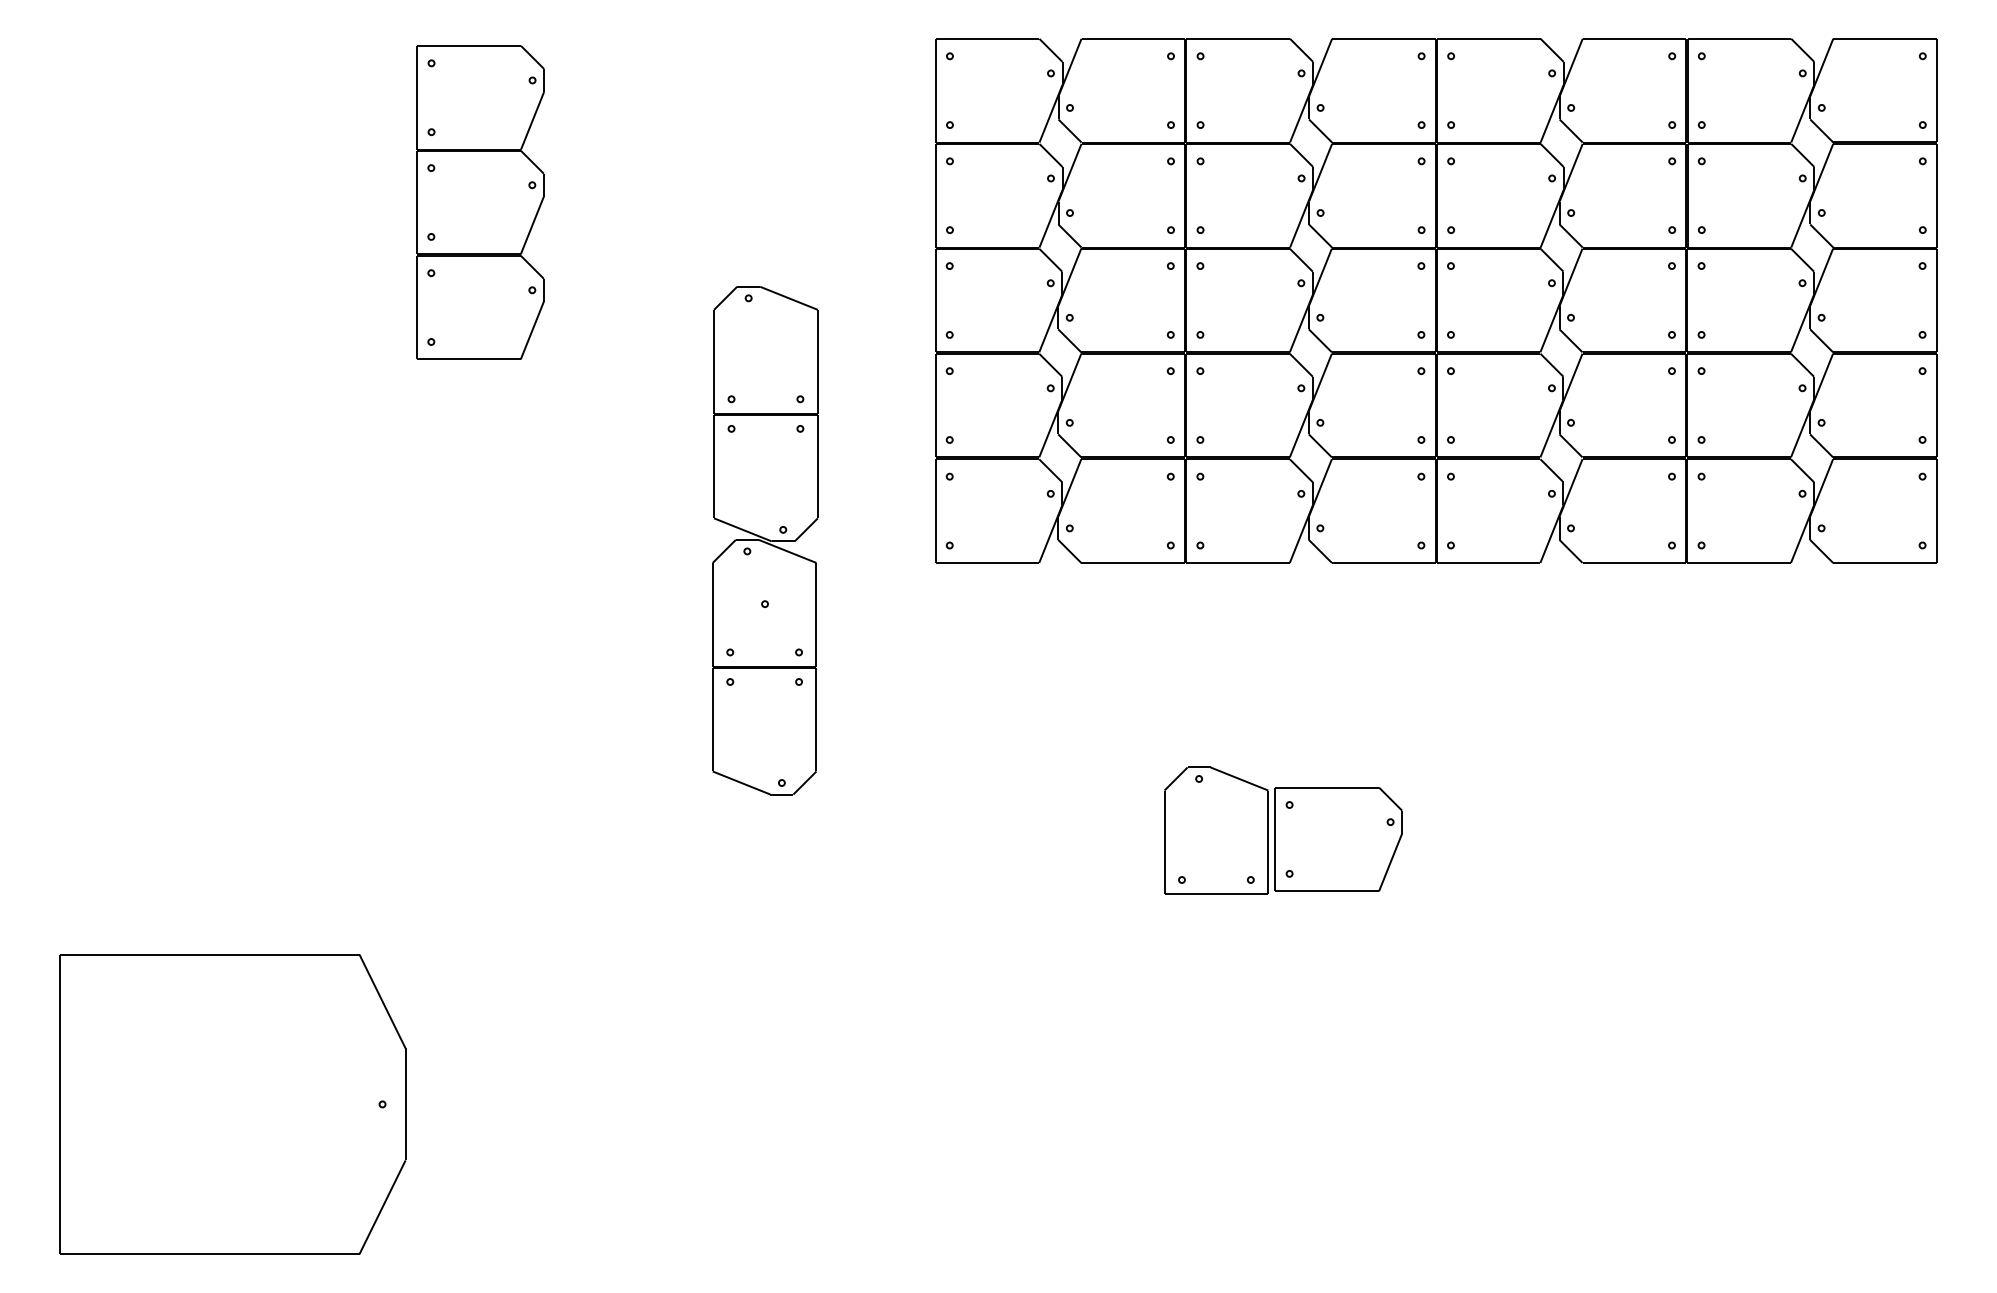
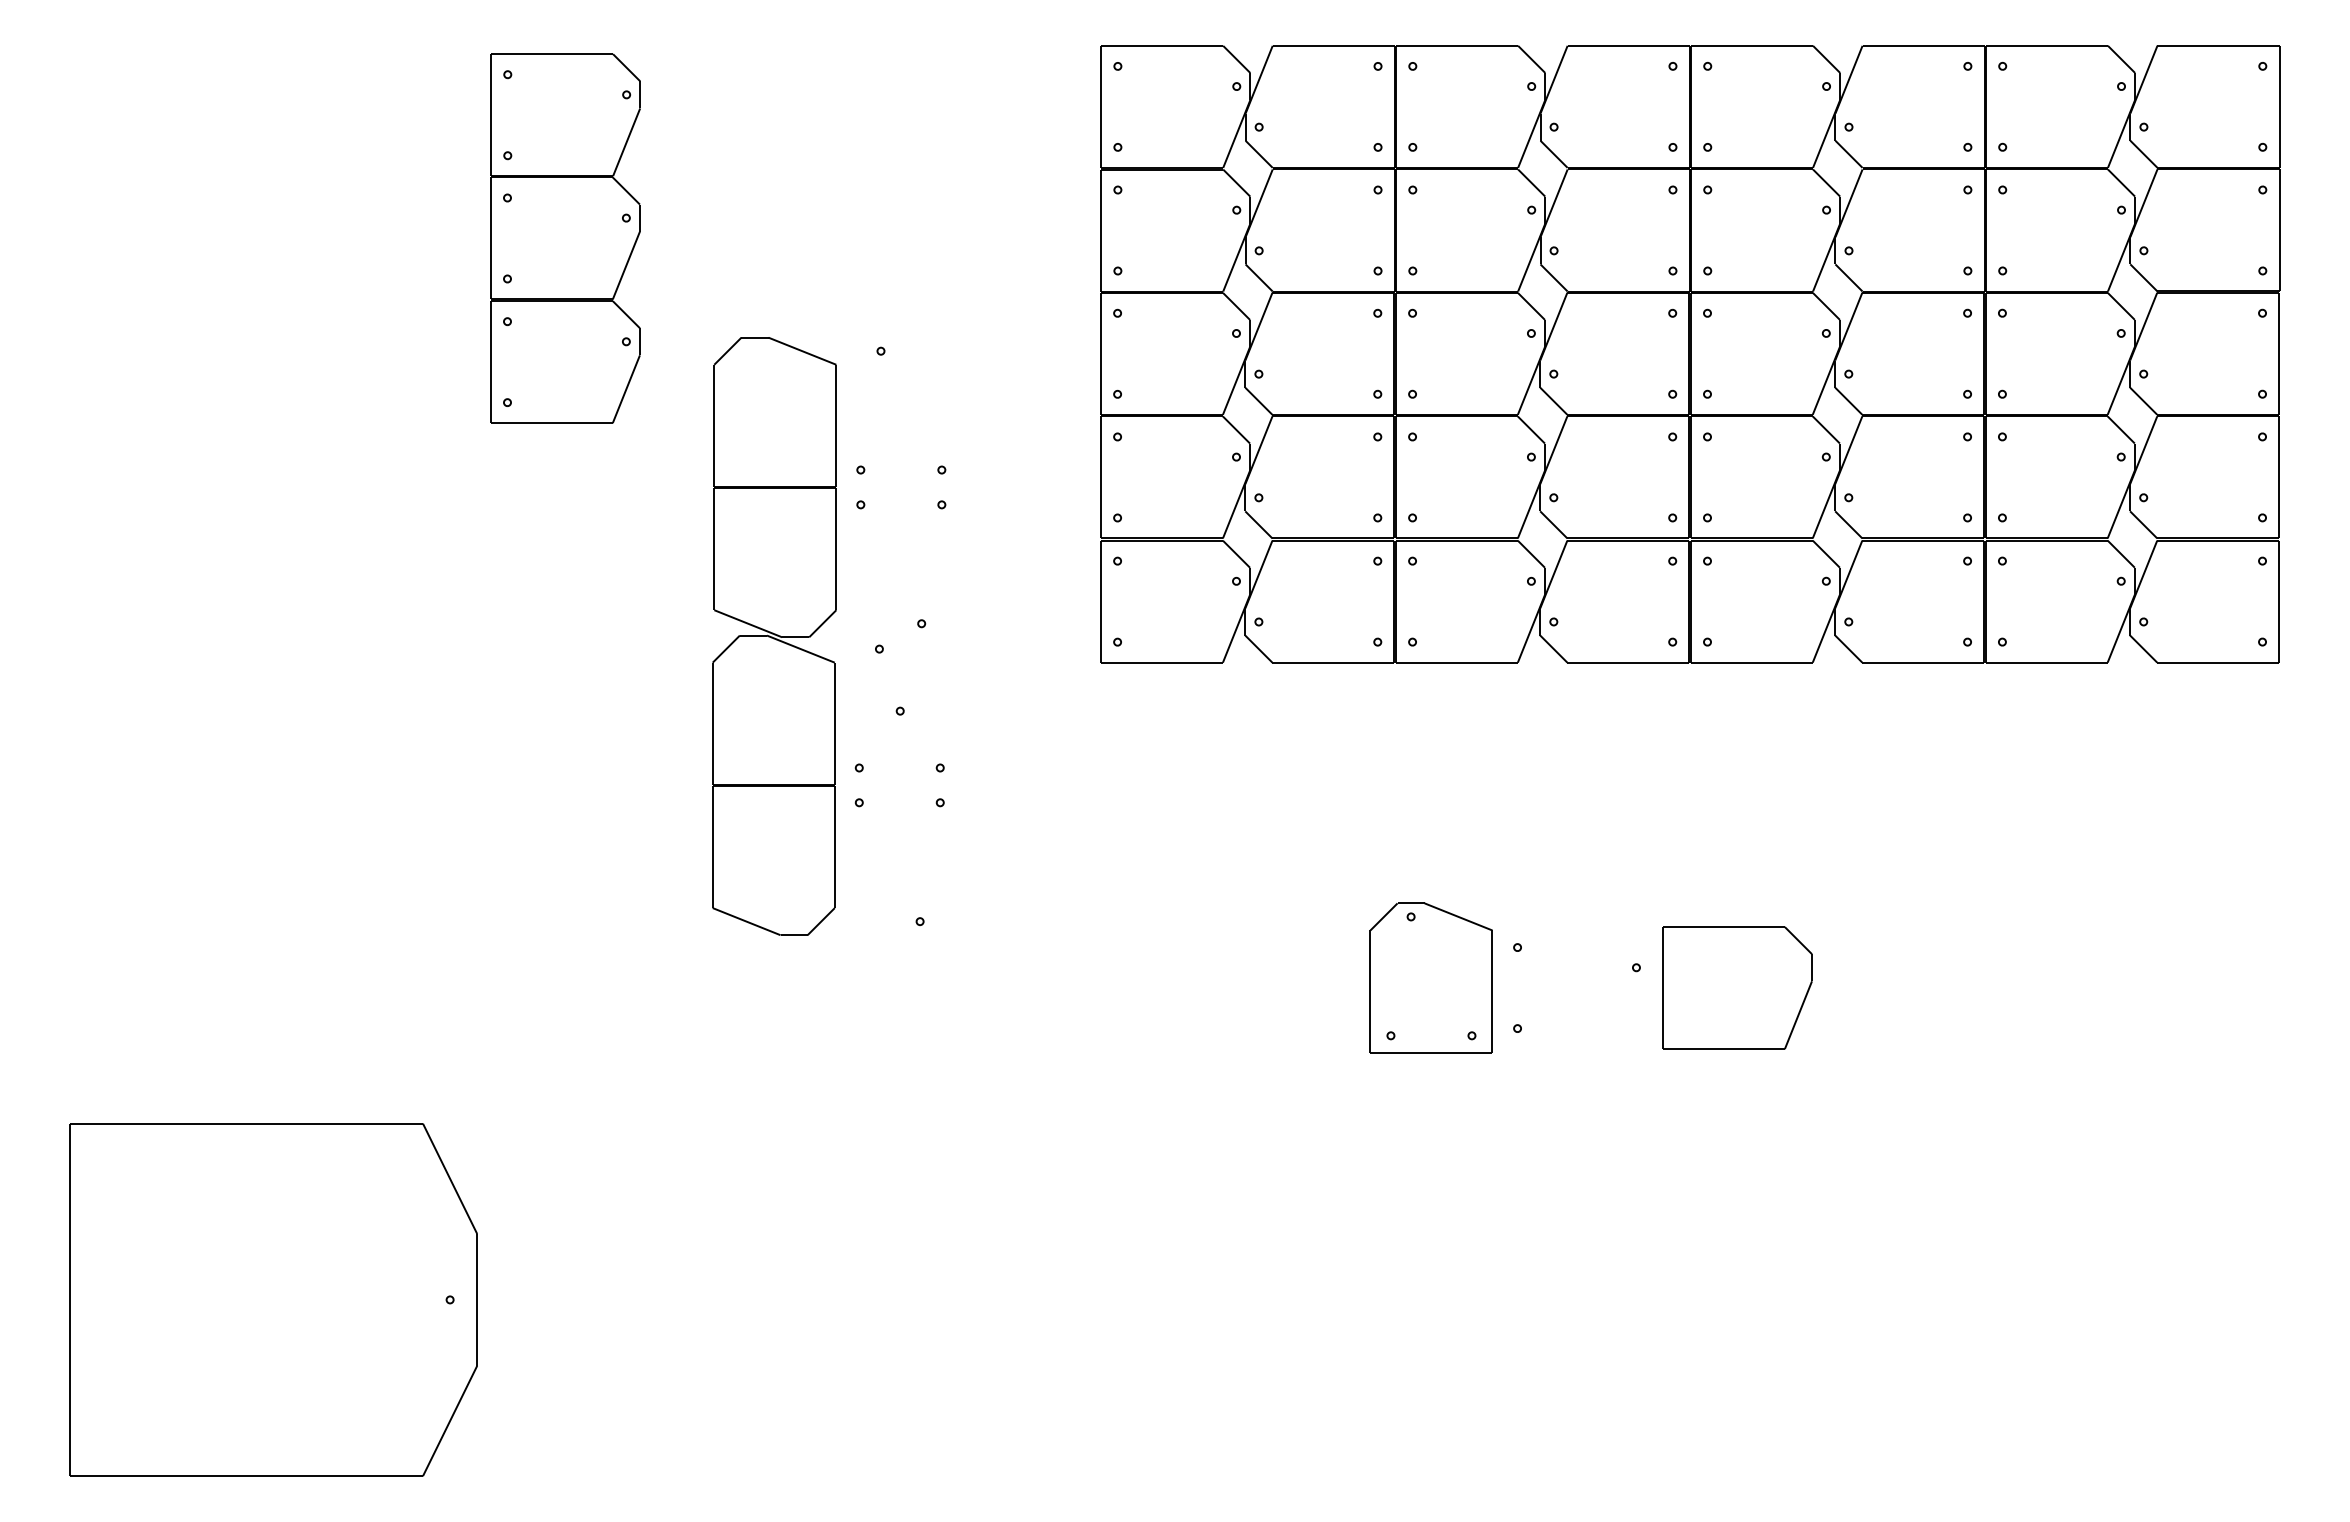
part: (765, 540) -> (774, 636), moved
part: (1338, 838) -> (1737, 987), moved

